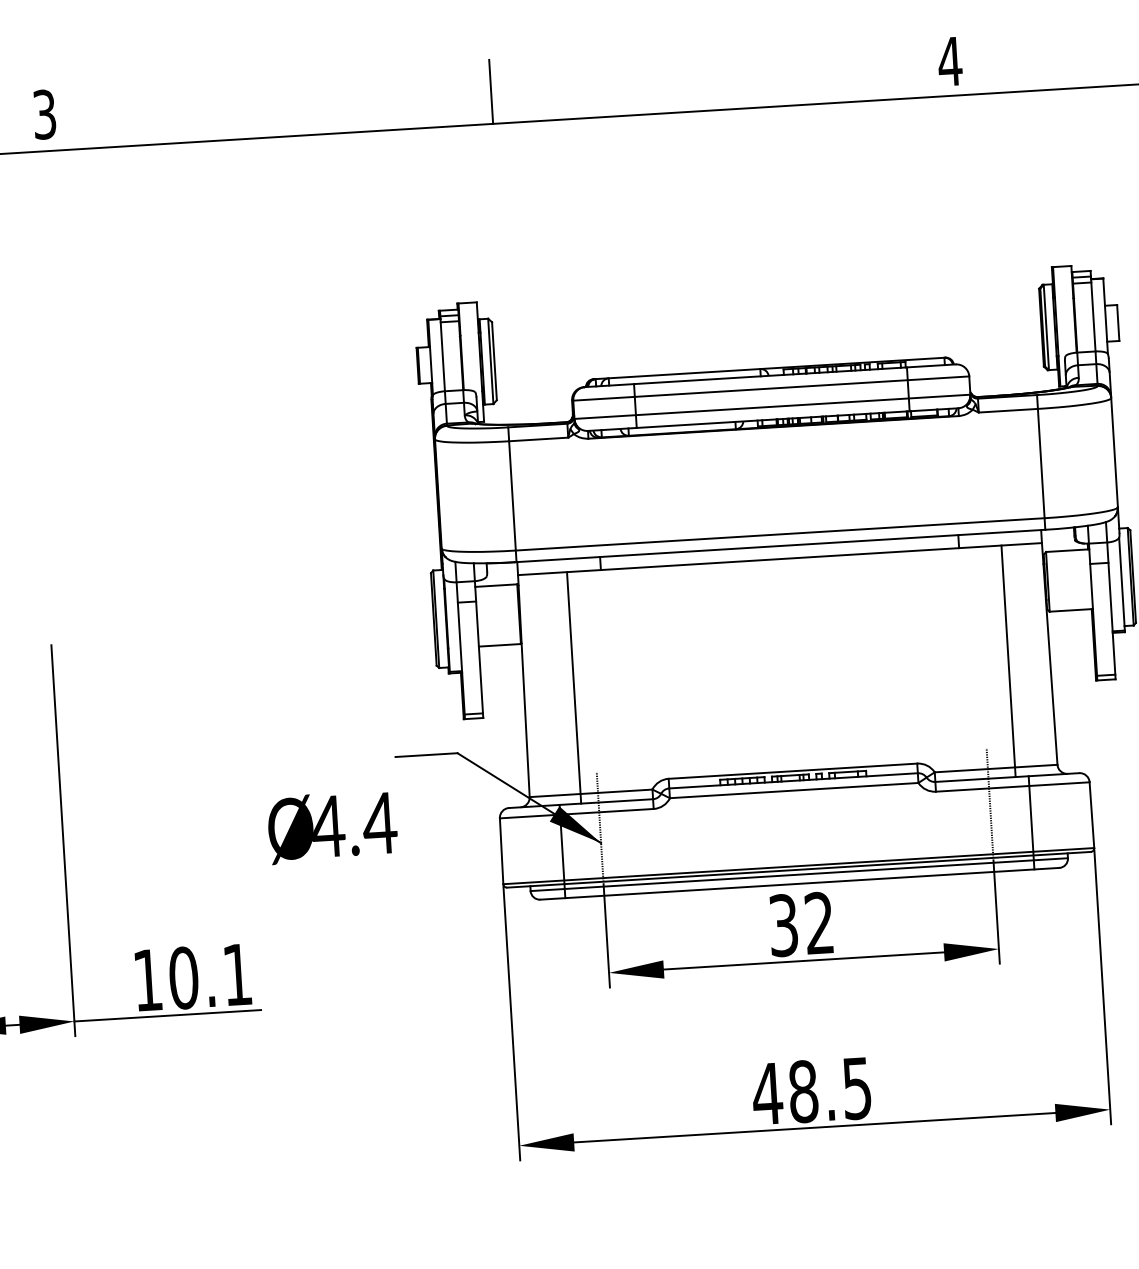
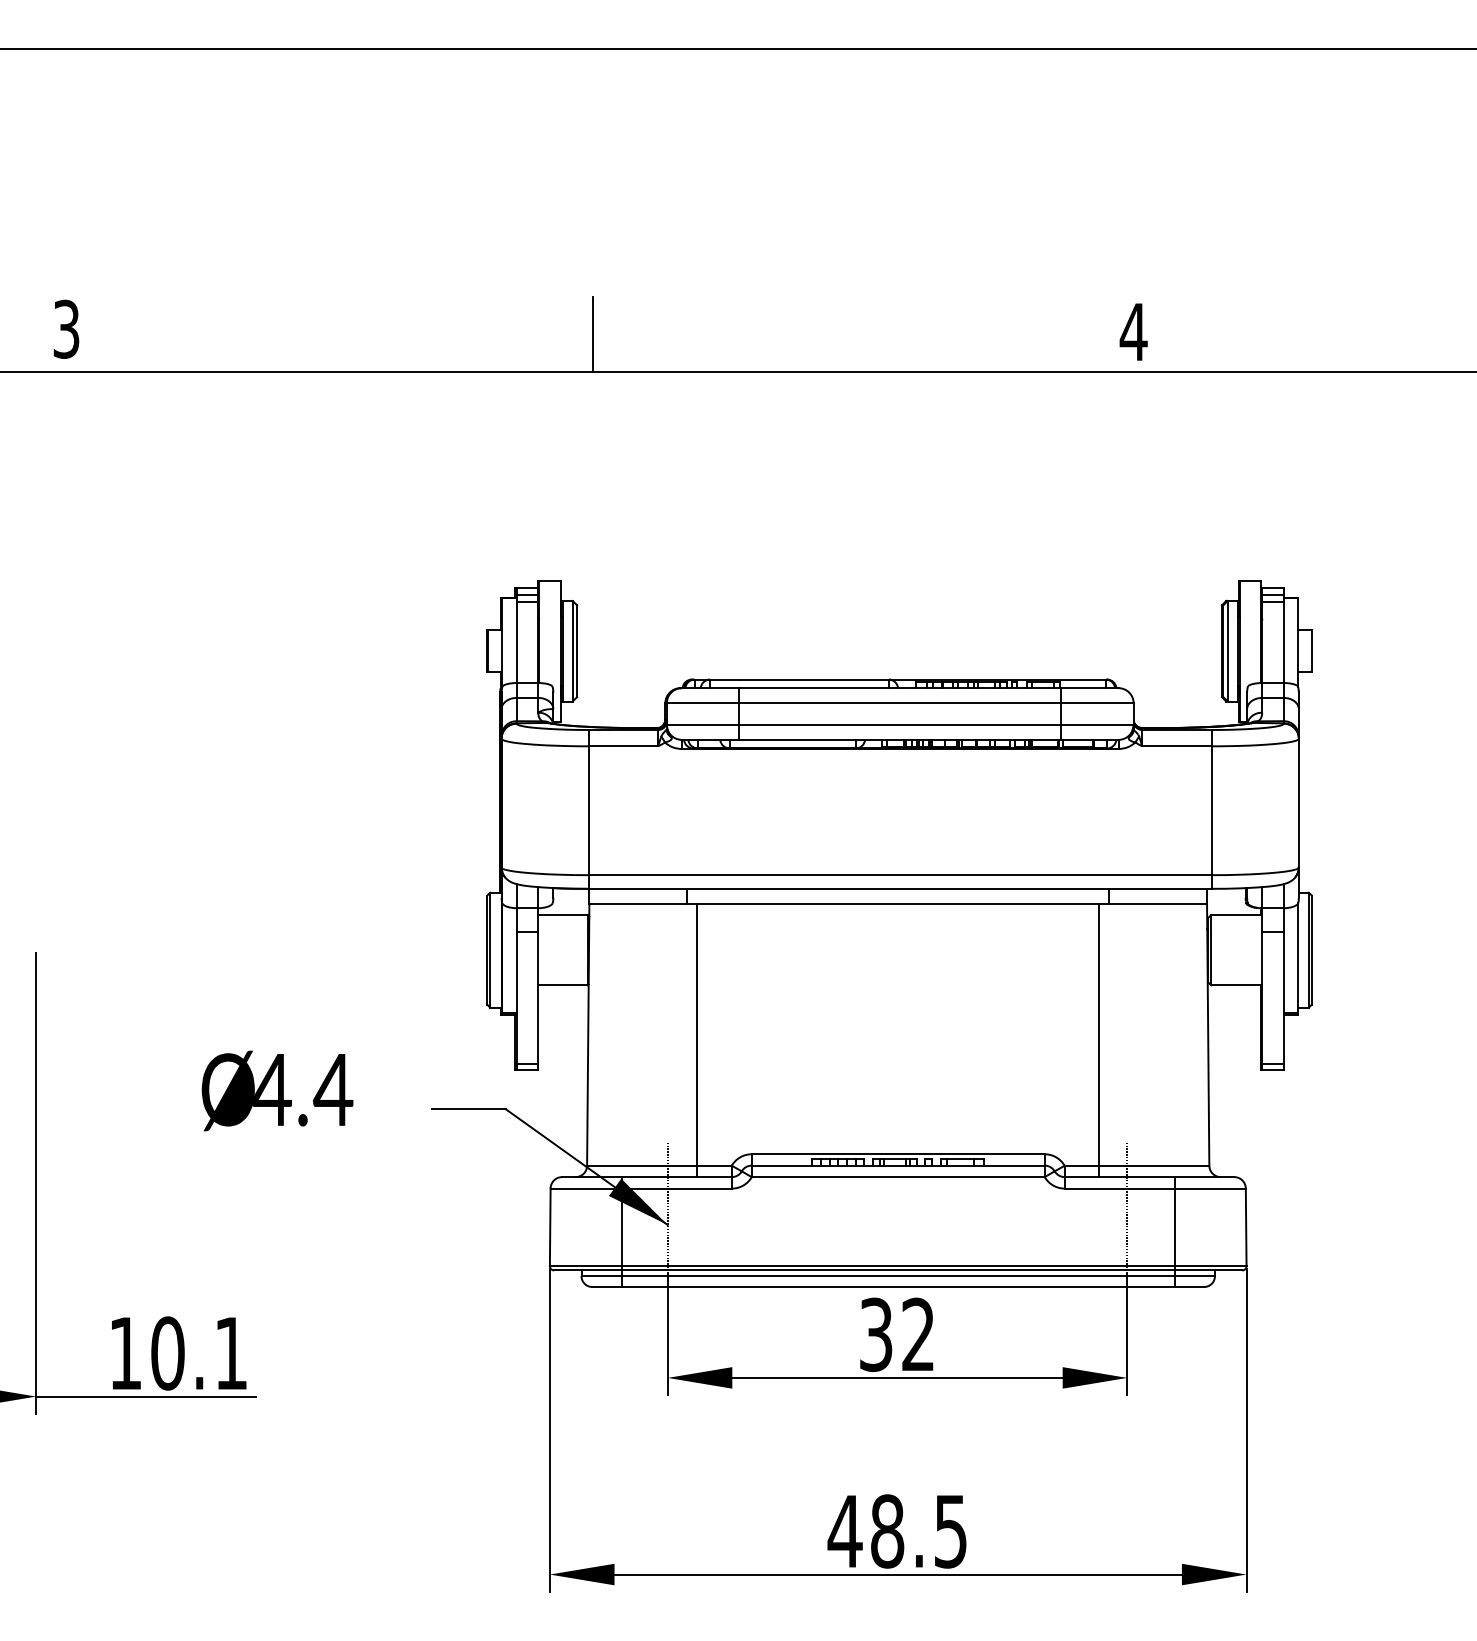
line: (1008, 661) -> (1099, 1040), moved
line: (574, 687) -> (697, 1040), moved
text: (332, 826) -> (277, 1090), moved

